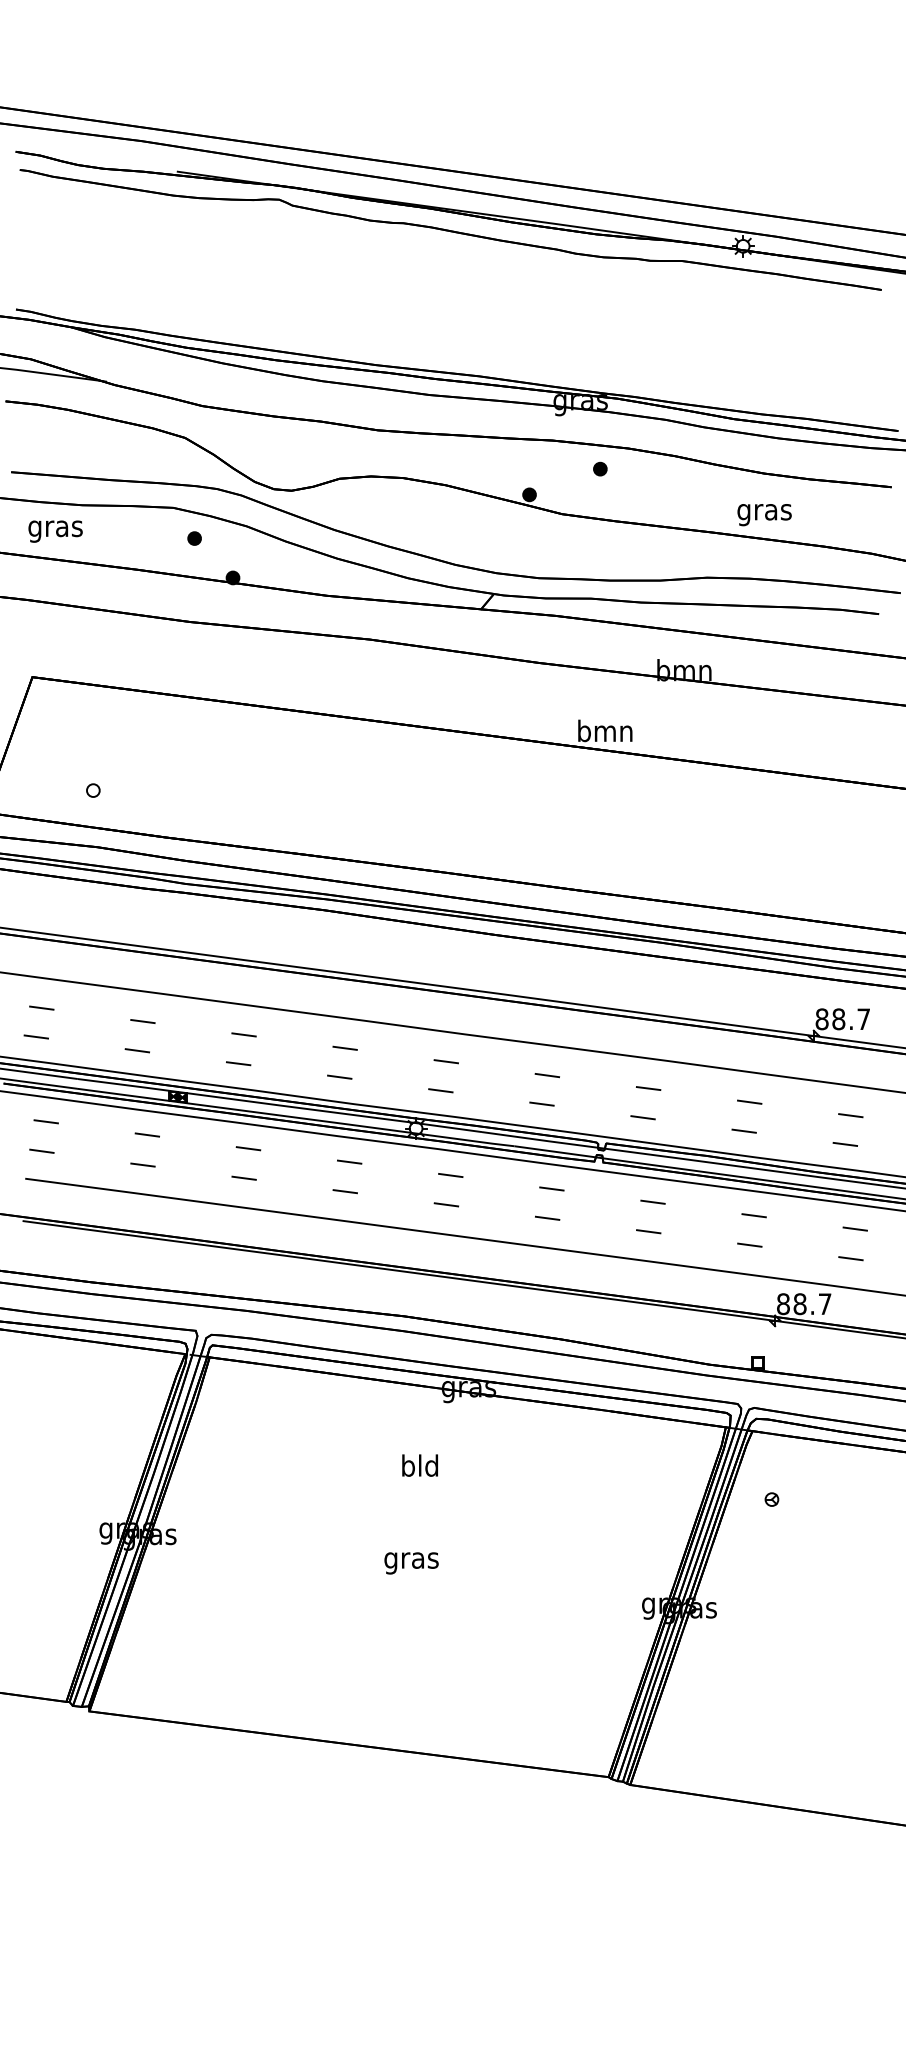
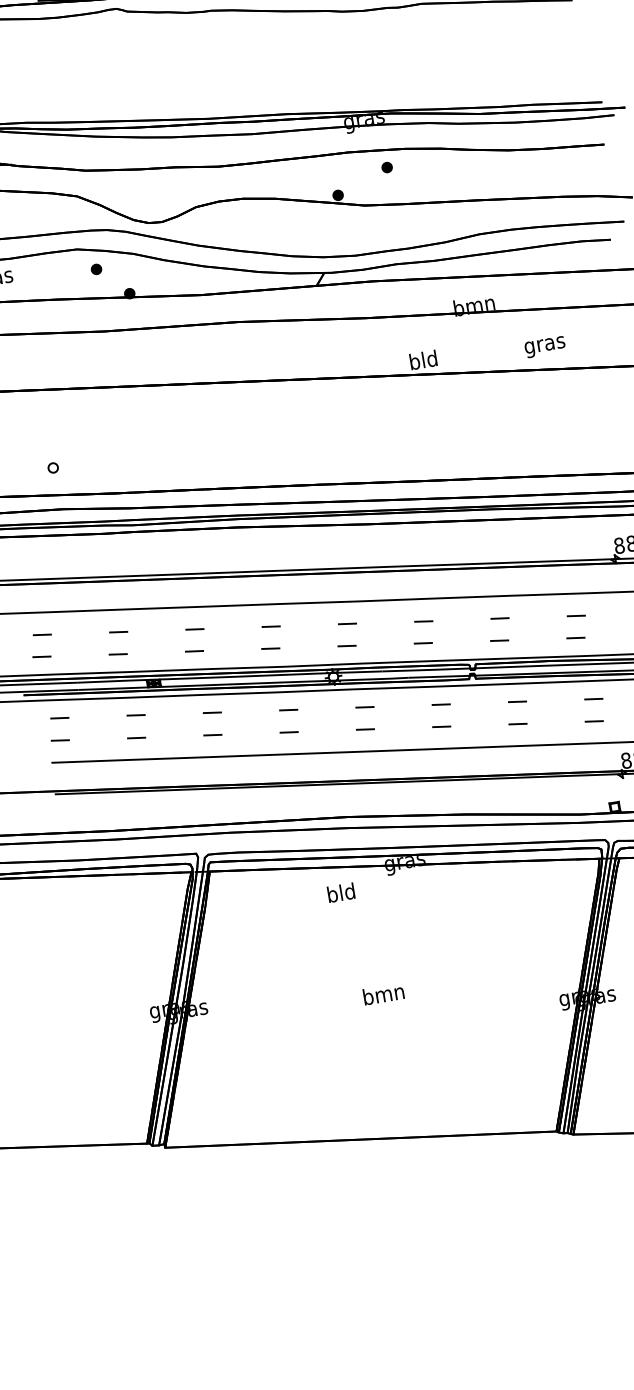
text: (764, 515) -> (545, 347), moved
text: (605, 730) -> (423, 359), bmn -> bld
text: (419, 1465) -> (340, 892), moved
text: (411, 1560) -> (384, 996), gras -> bmn

